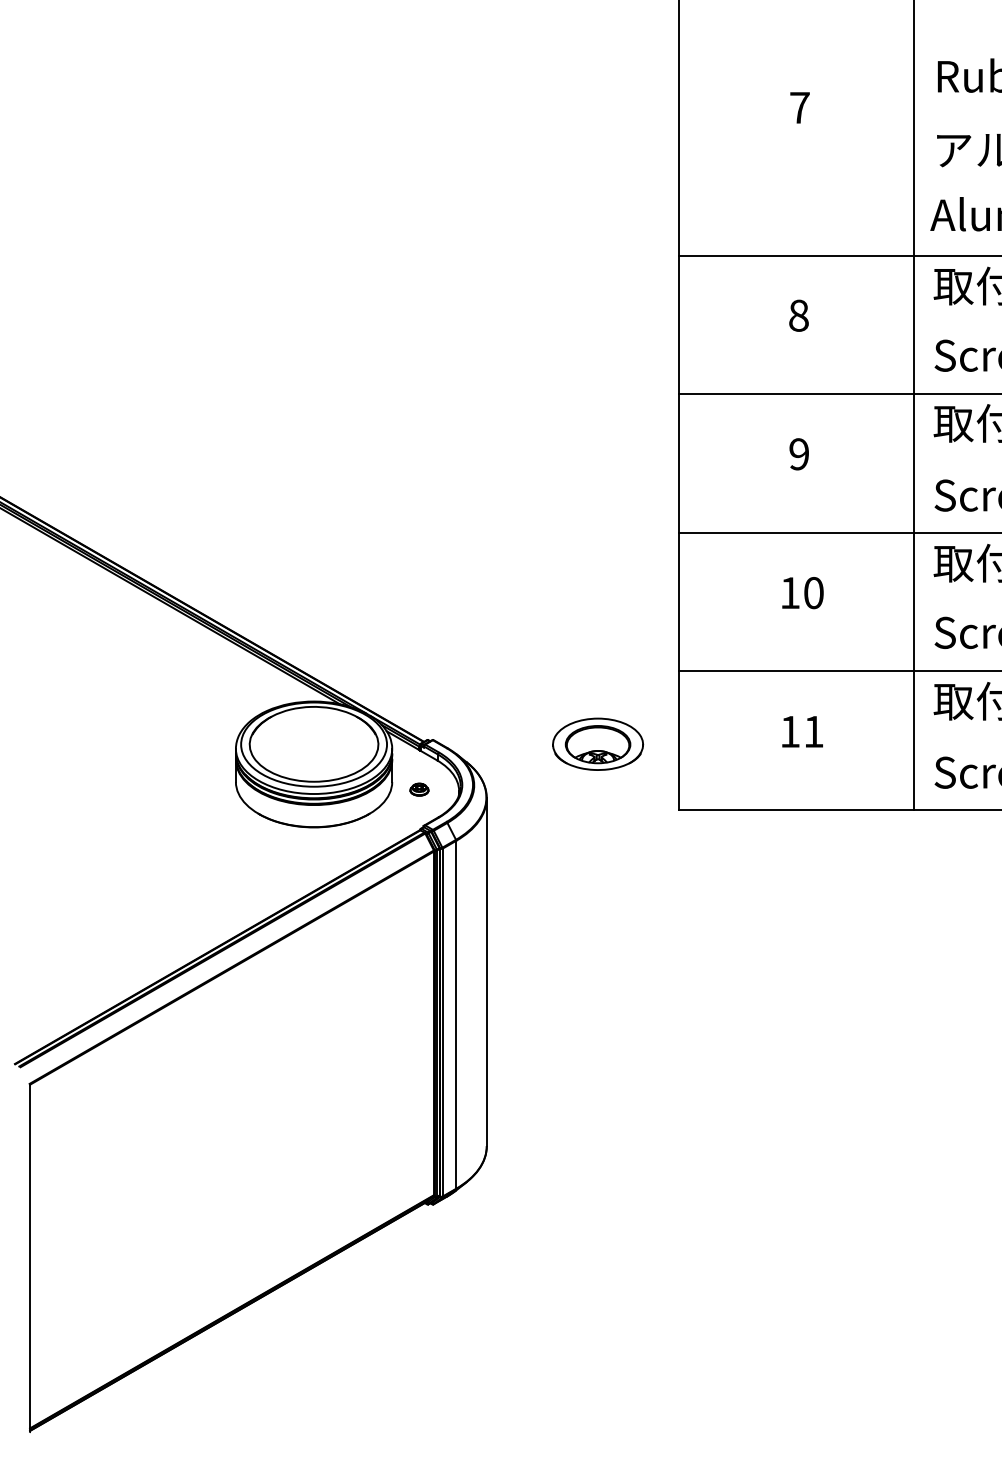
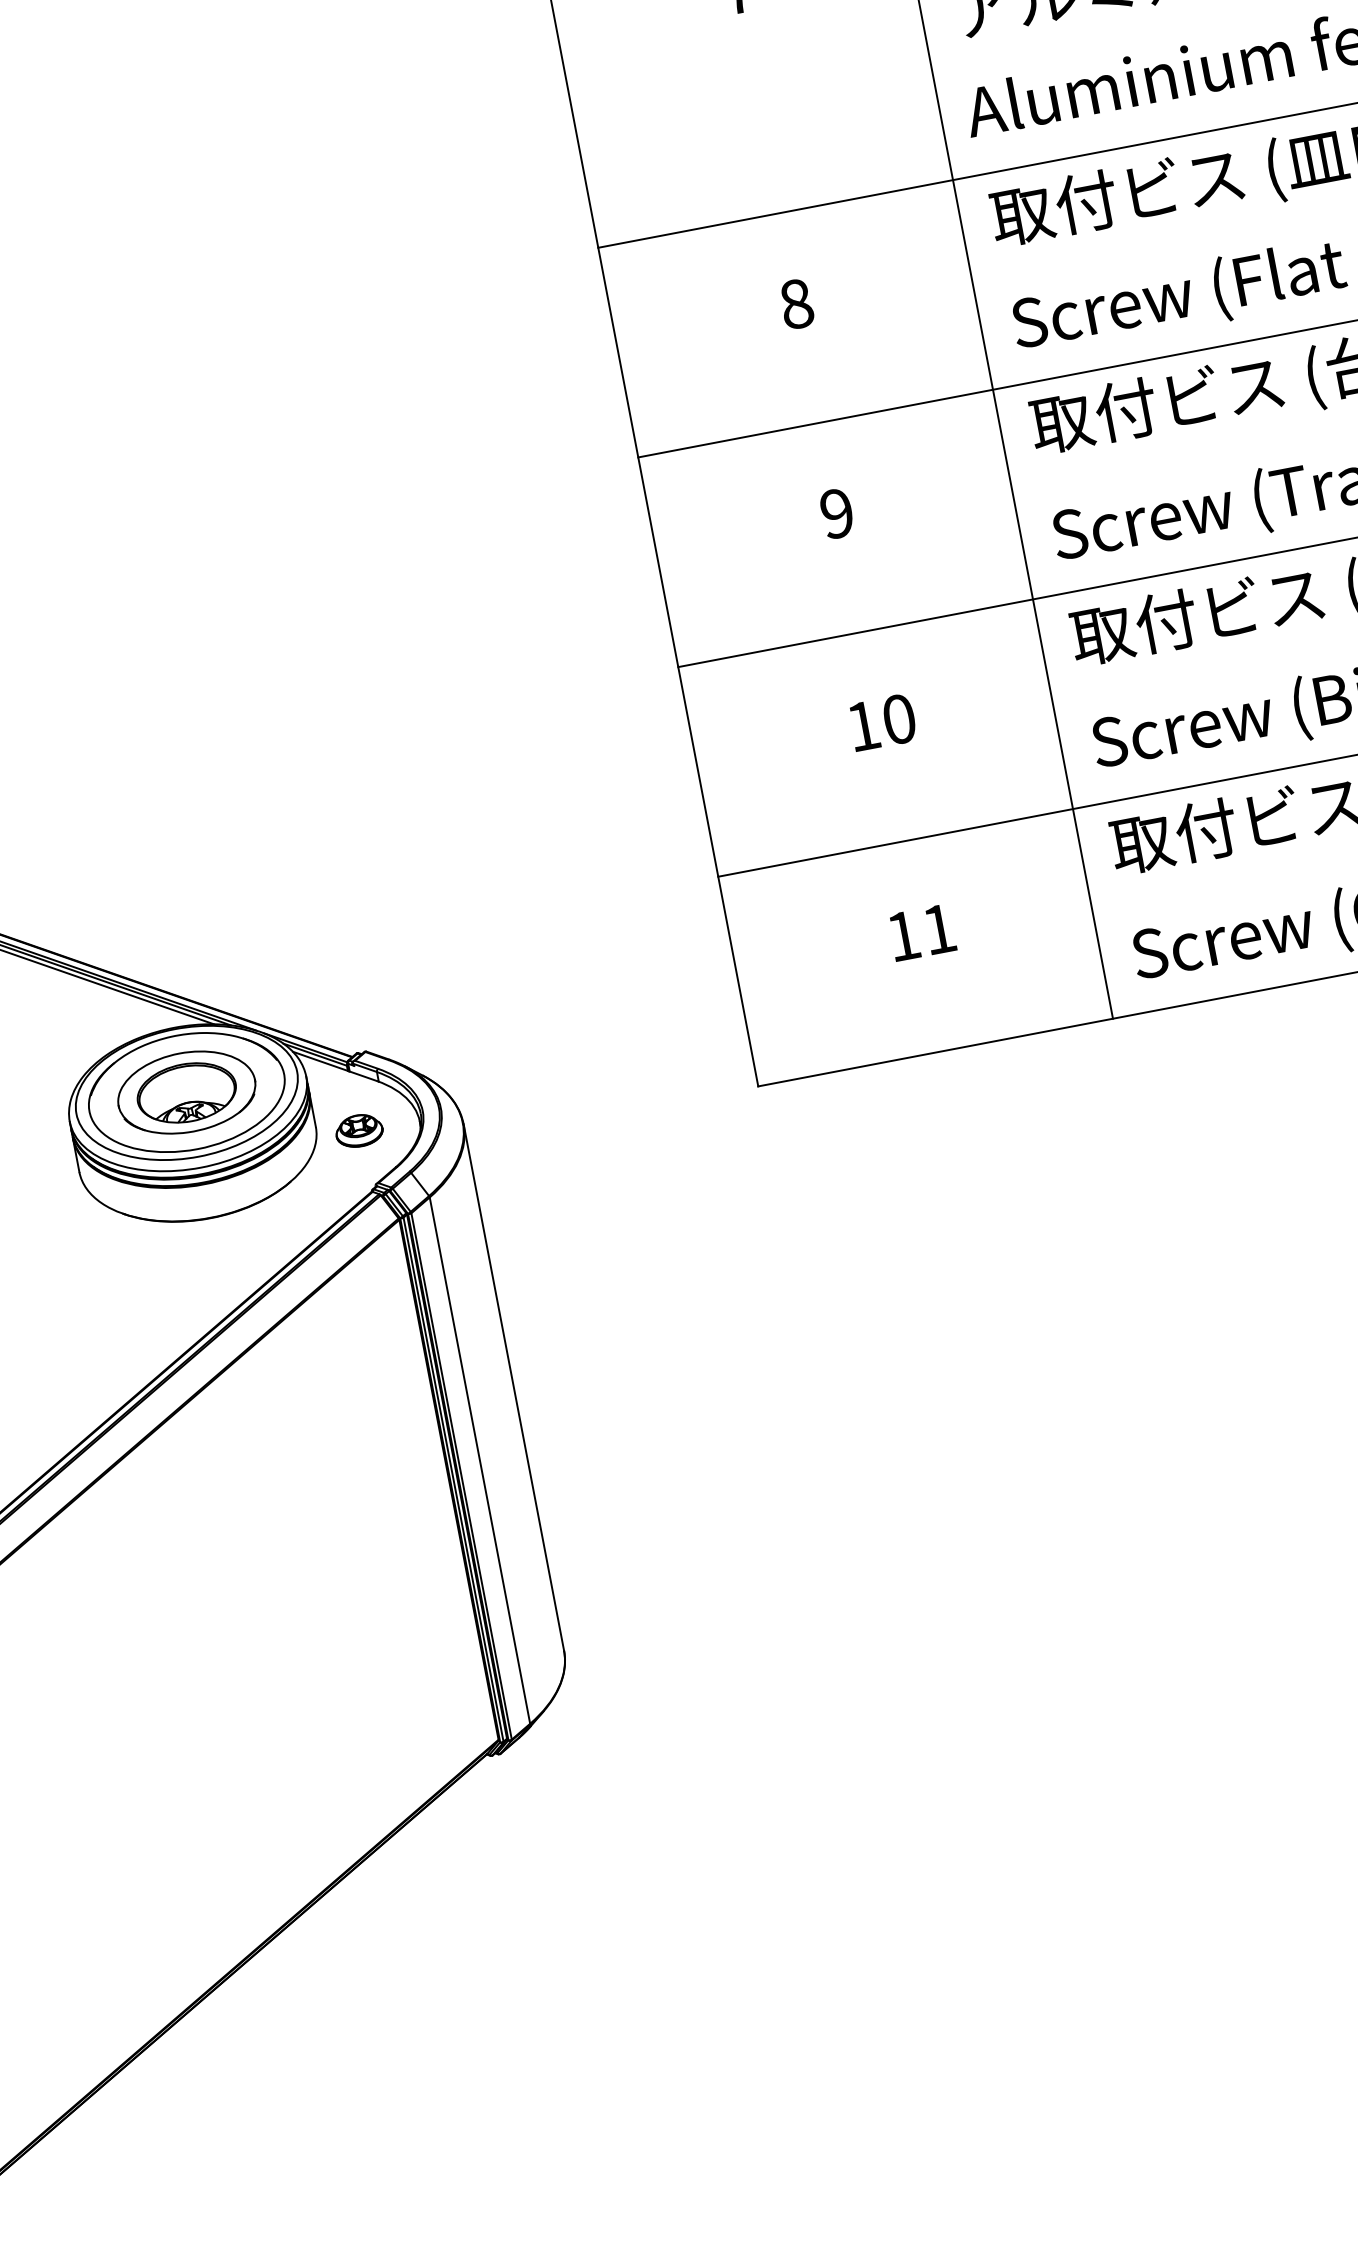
part: (598, 743) -> (187, 1091), moved
part: (419, 789) -> (359, 1130), size x1.67

